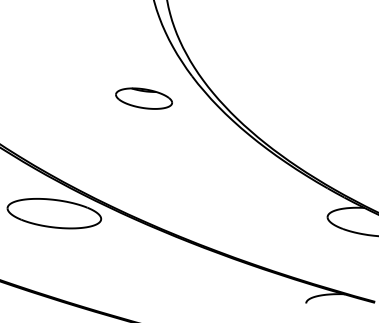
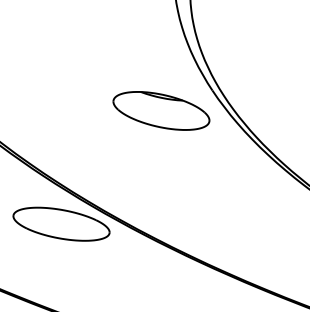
part: (143, 98) -> (160, 110), size x1.67

